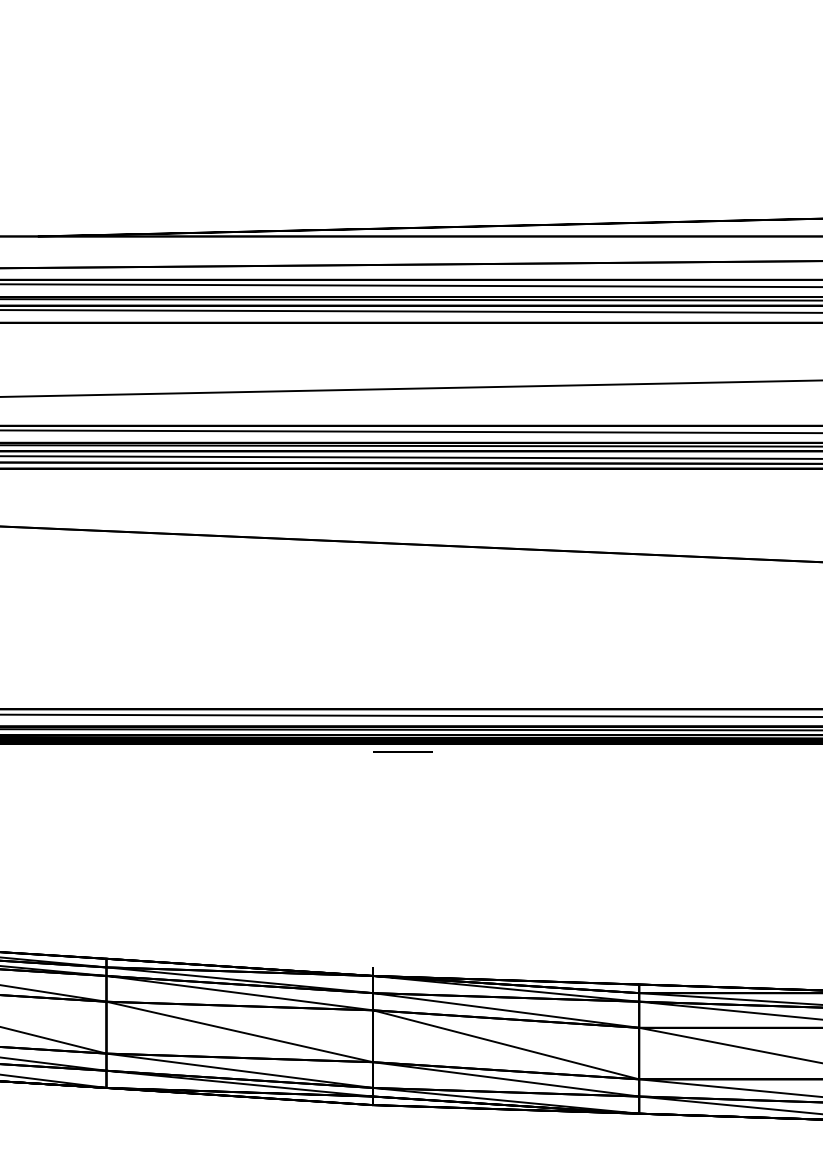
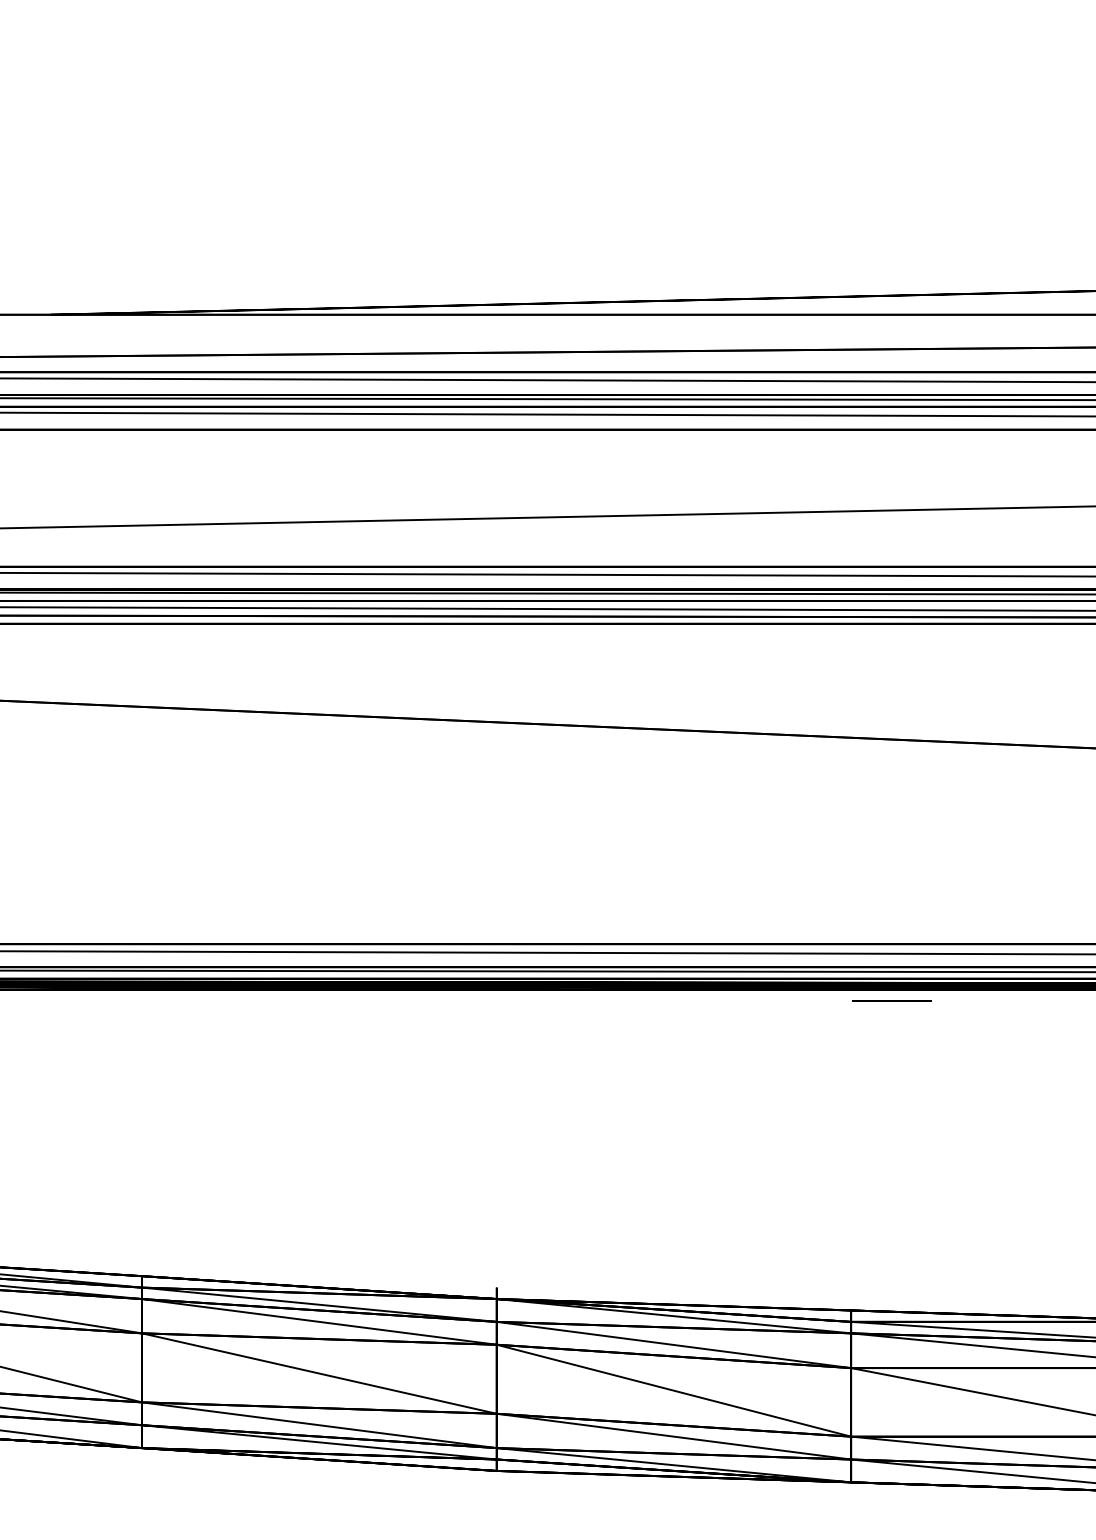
line: (402, 751) -> (891, 1000), moved

